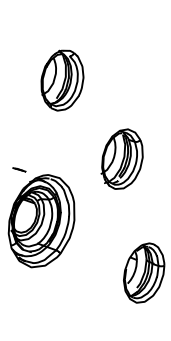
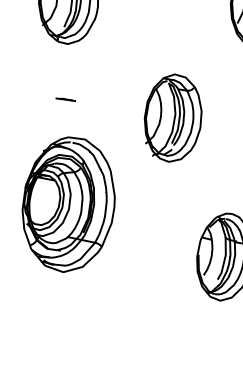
part: (121, 158) -> (171, 117), moved
line: (19, 169) -> (65, 99), moved

